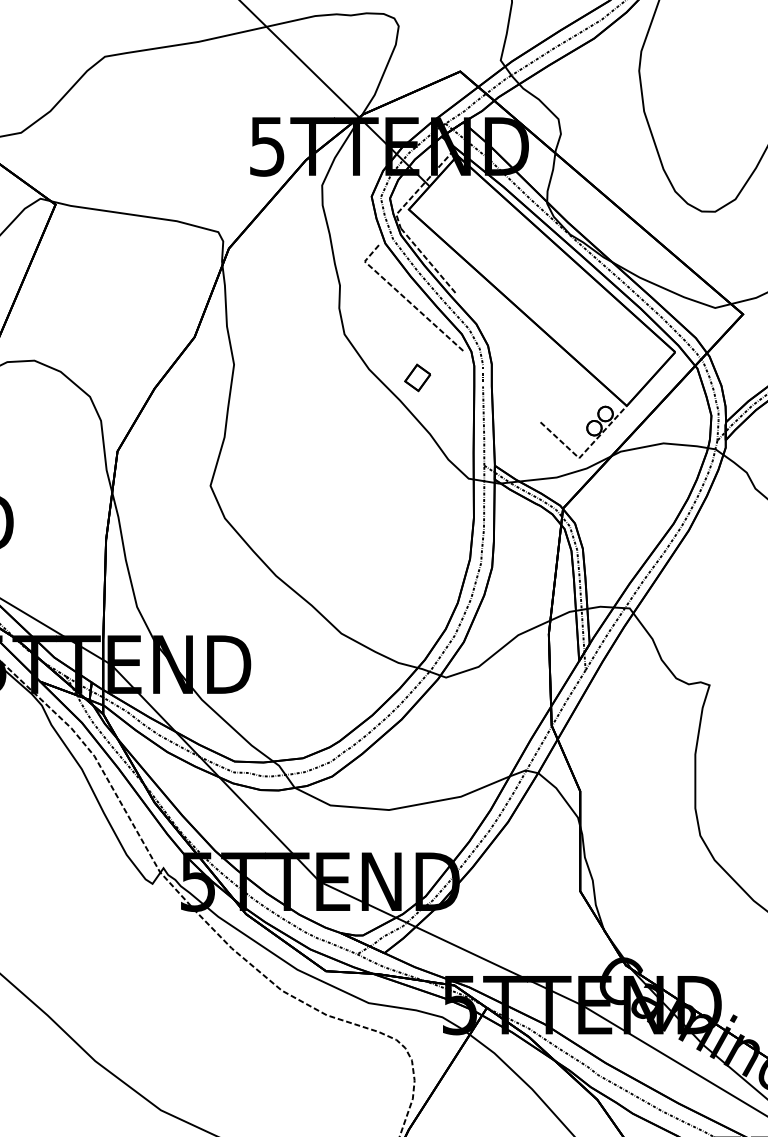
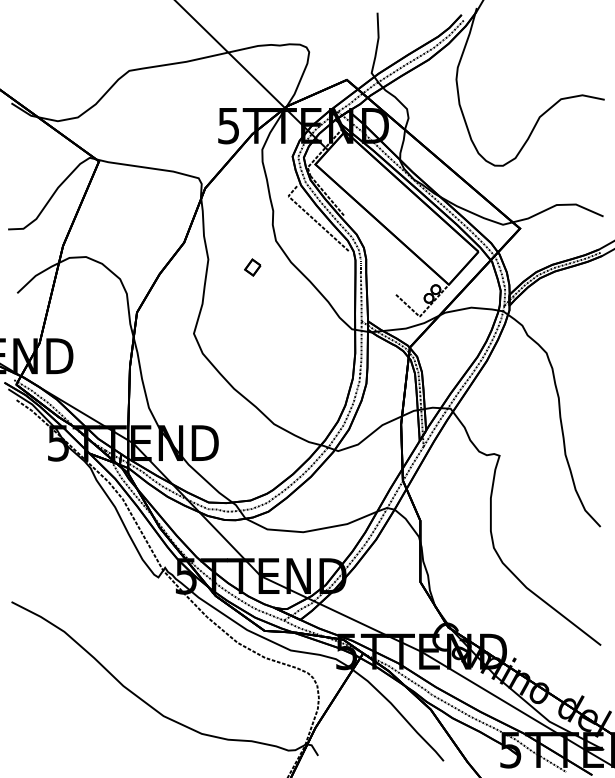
part: (417, 377) -> (252, 267), moved

